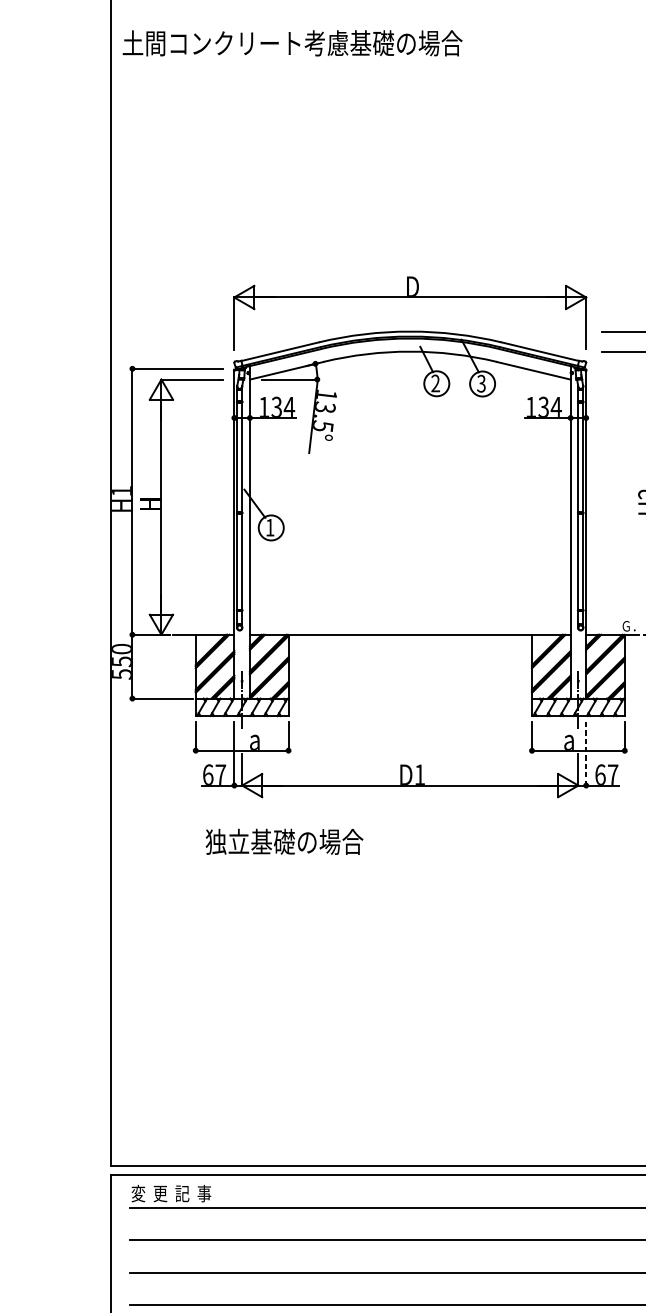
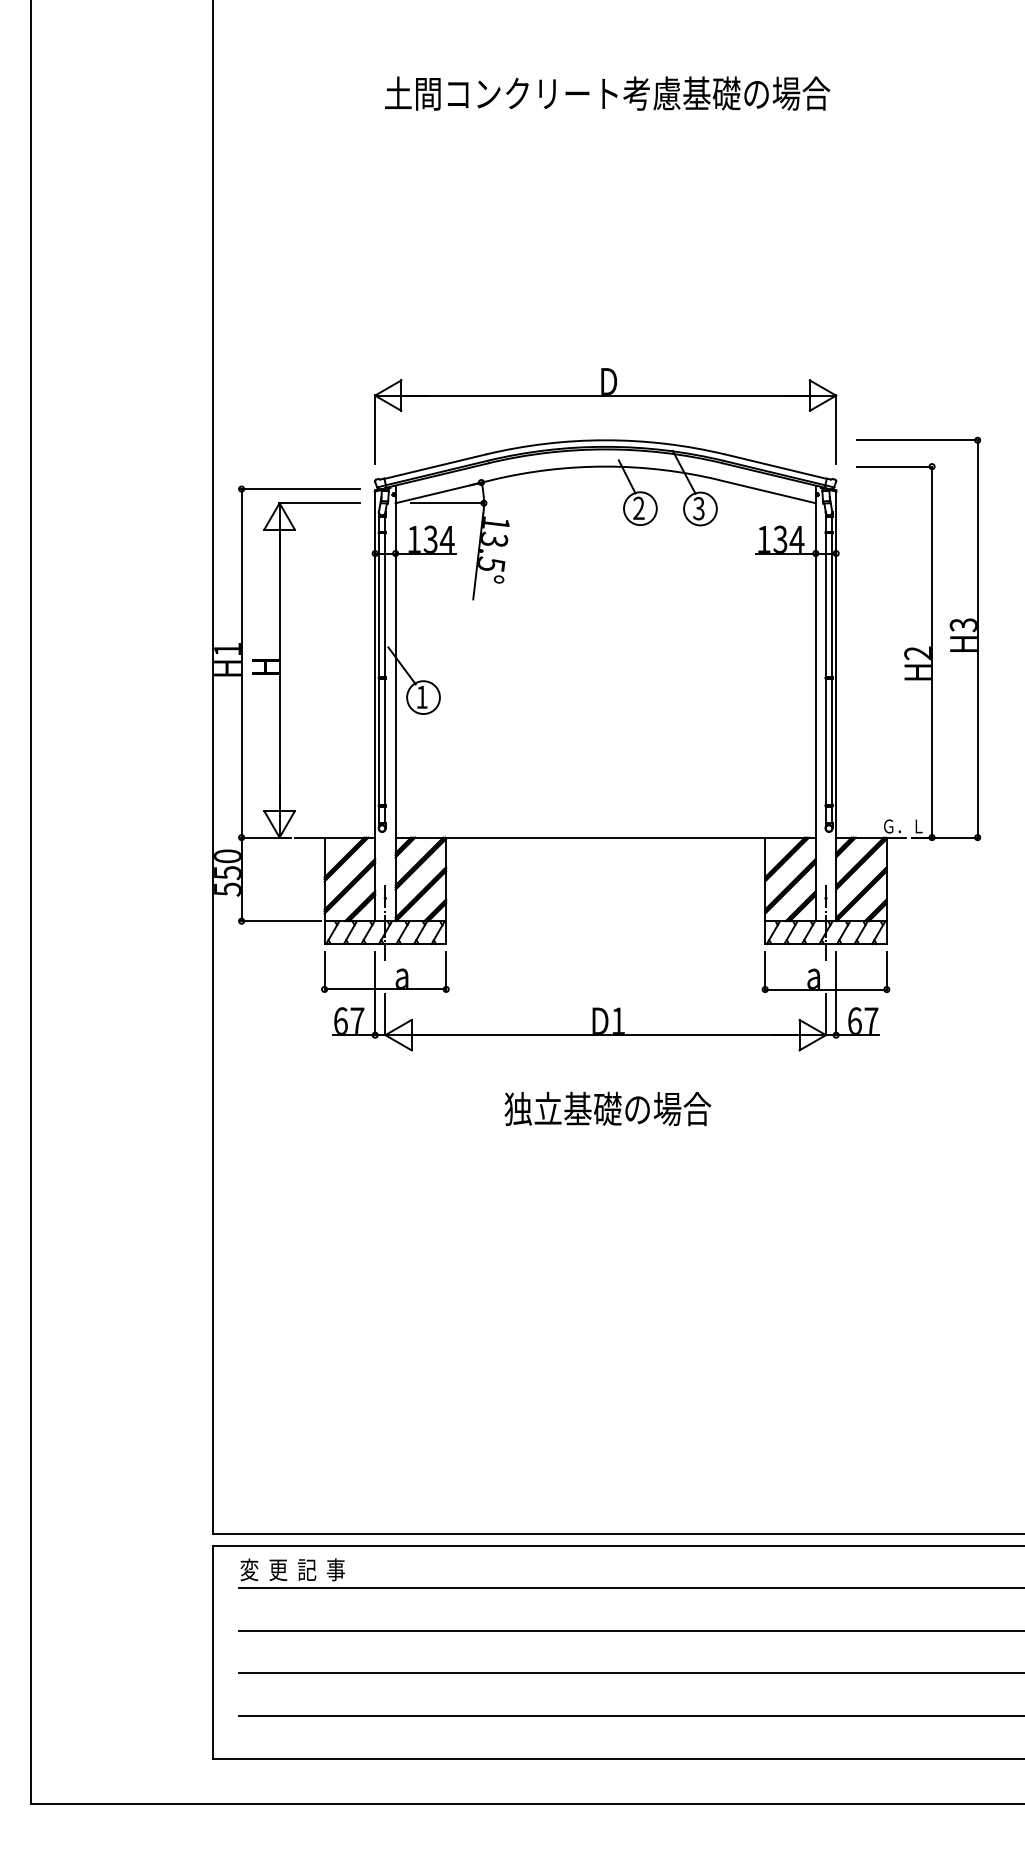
text: (292, 43) -> (607, 93), moved
line: (586, 753) -> (836, 993), dashed -> solid
text: (284, 841) -> (607, 1108), moved

